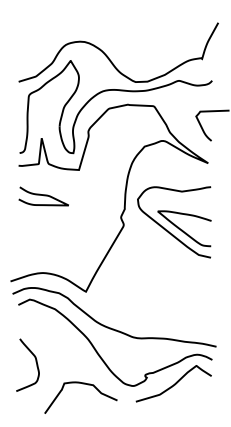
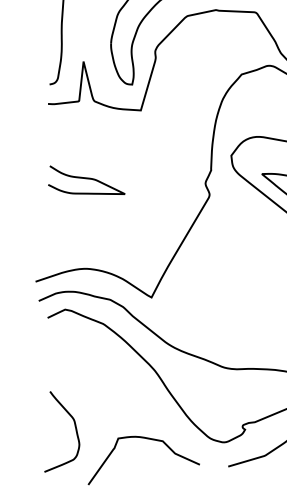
curve: (43, 196) -> (86, 180), moved
curve: (35, 362) -> (73, 427), moved

